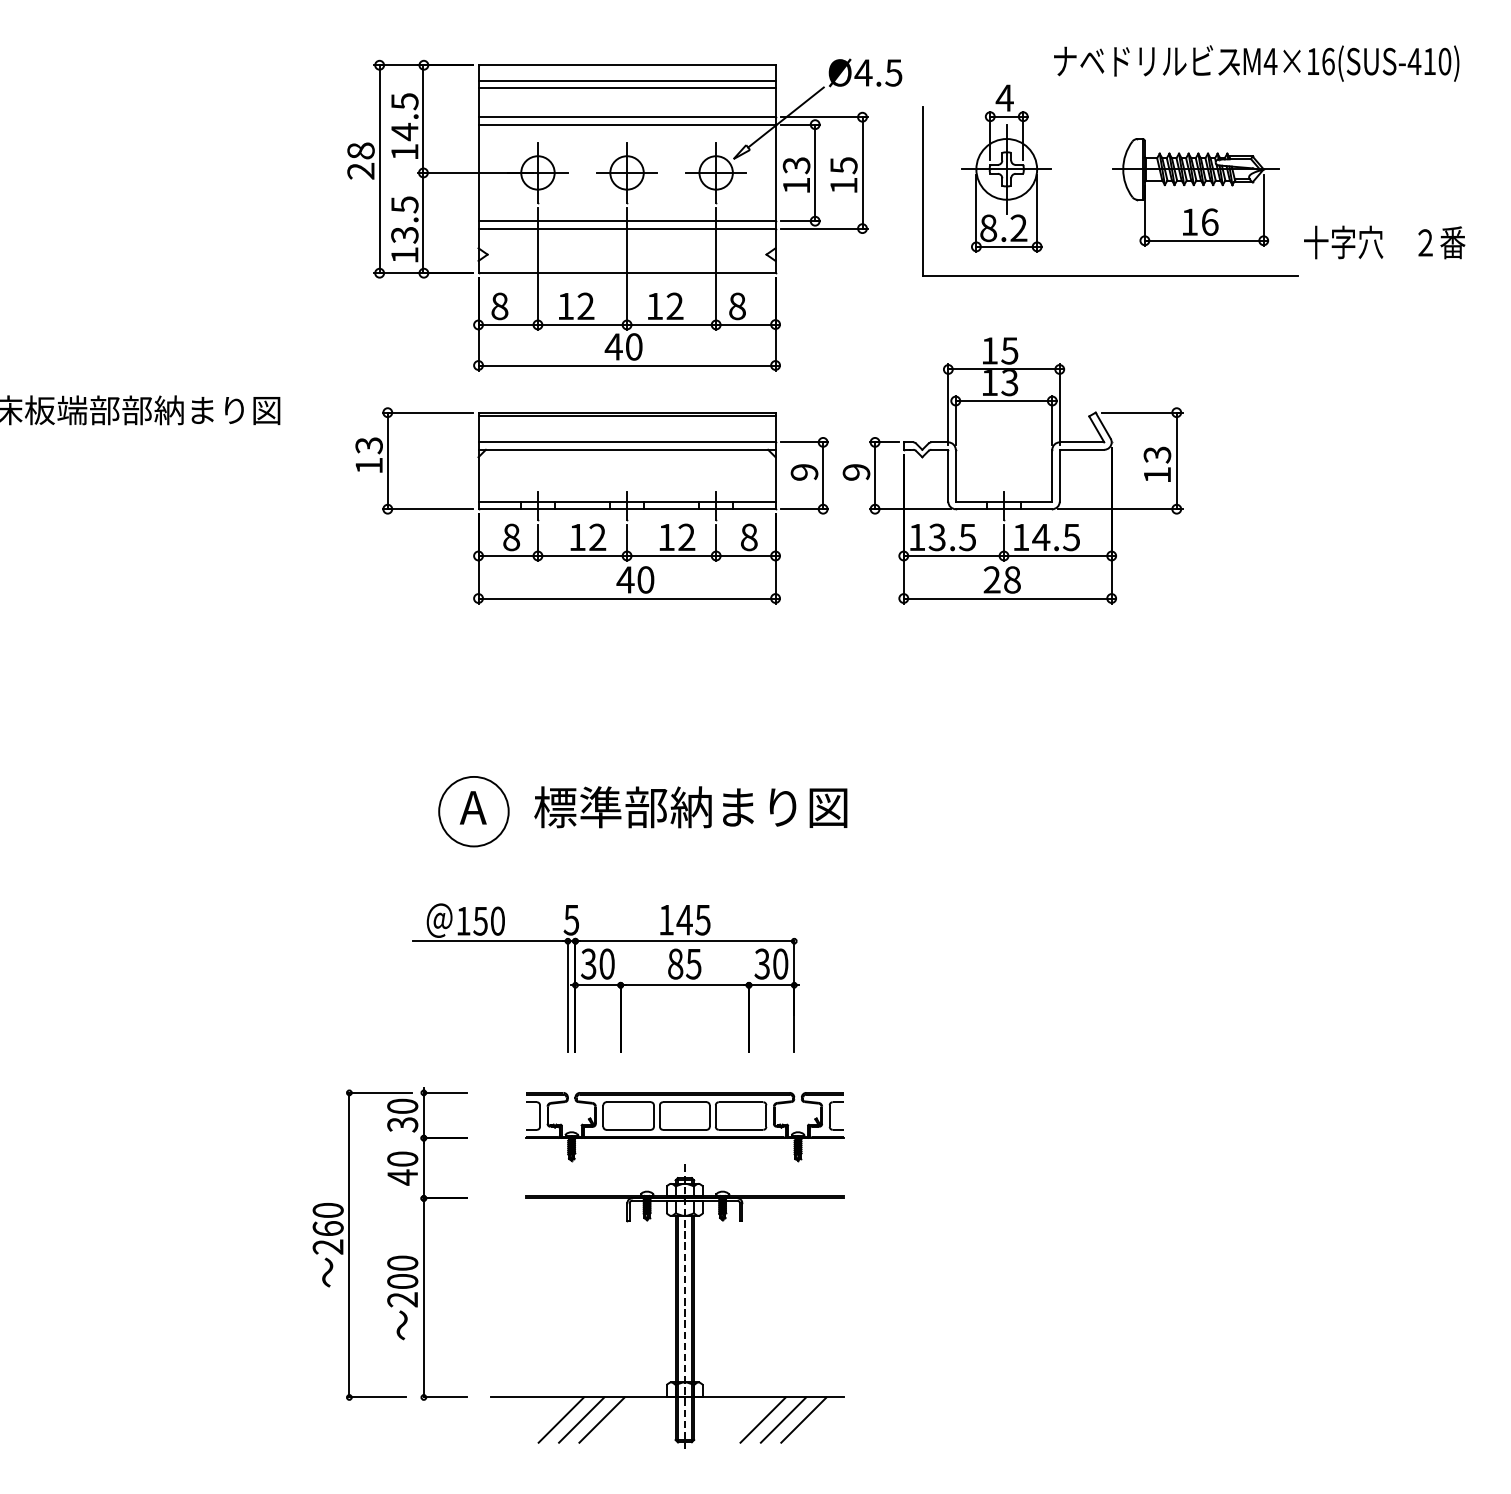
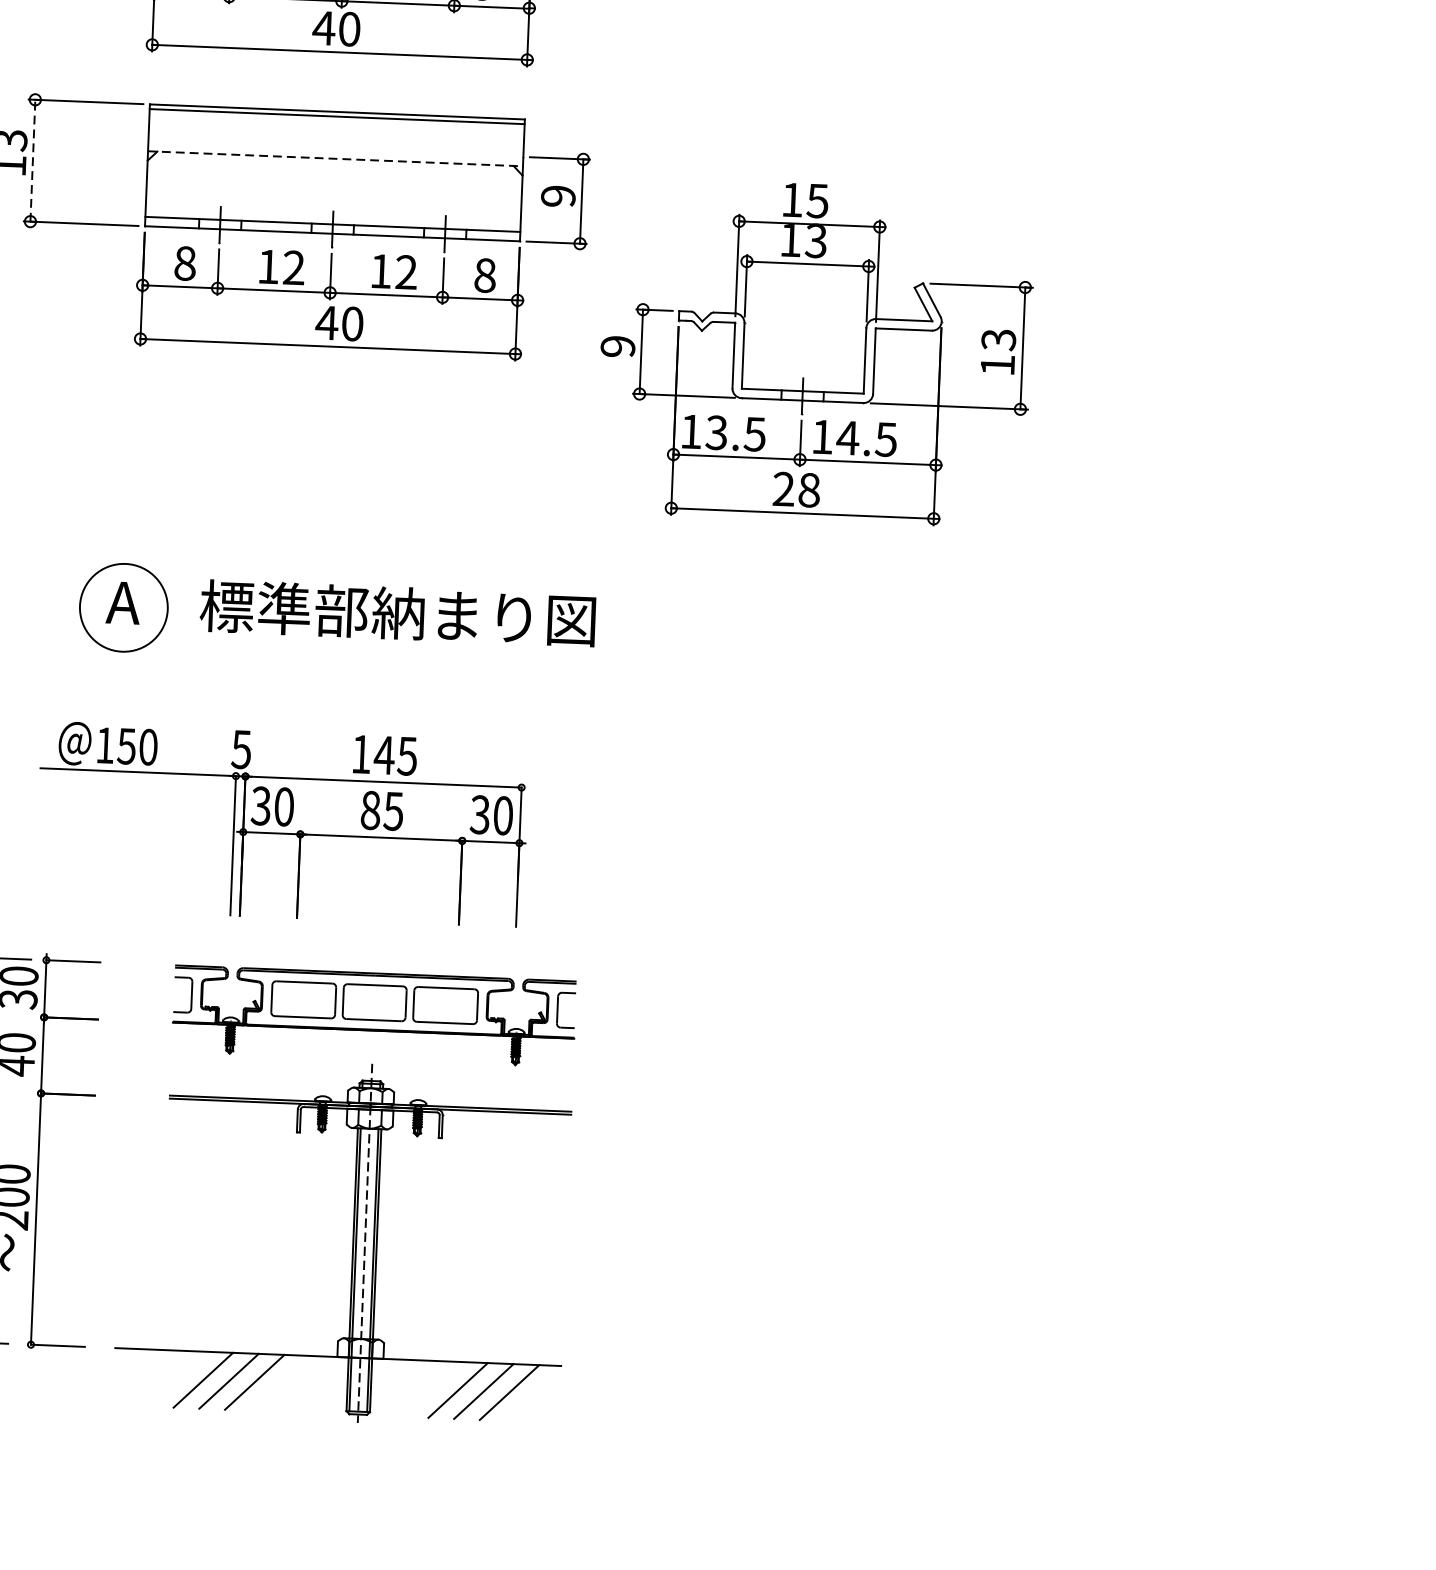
line: (626, 442) -> (335, 149), removed
line: (627, 449) -> (336, 158), solid -> dashed
line: (387, 460) -> (32, 160), solid -> dashed
part: (1012, 470) -> (815, 352), moved

